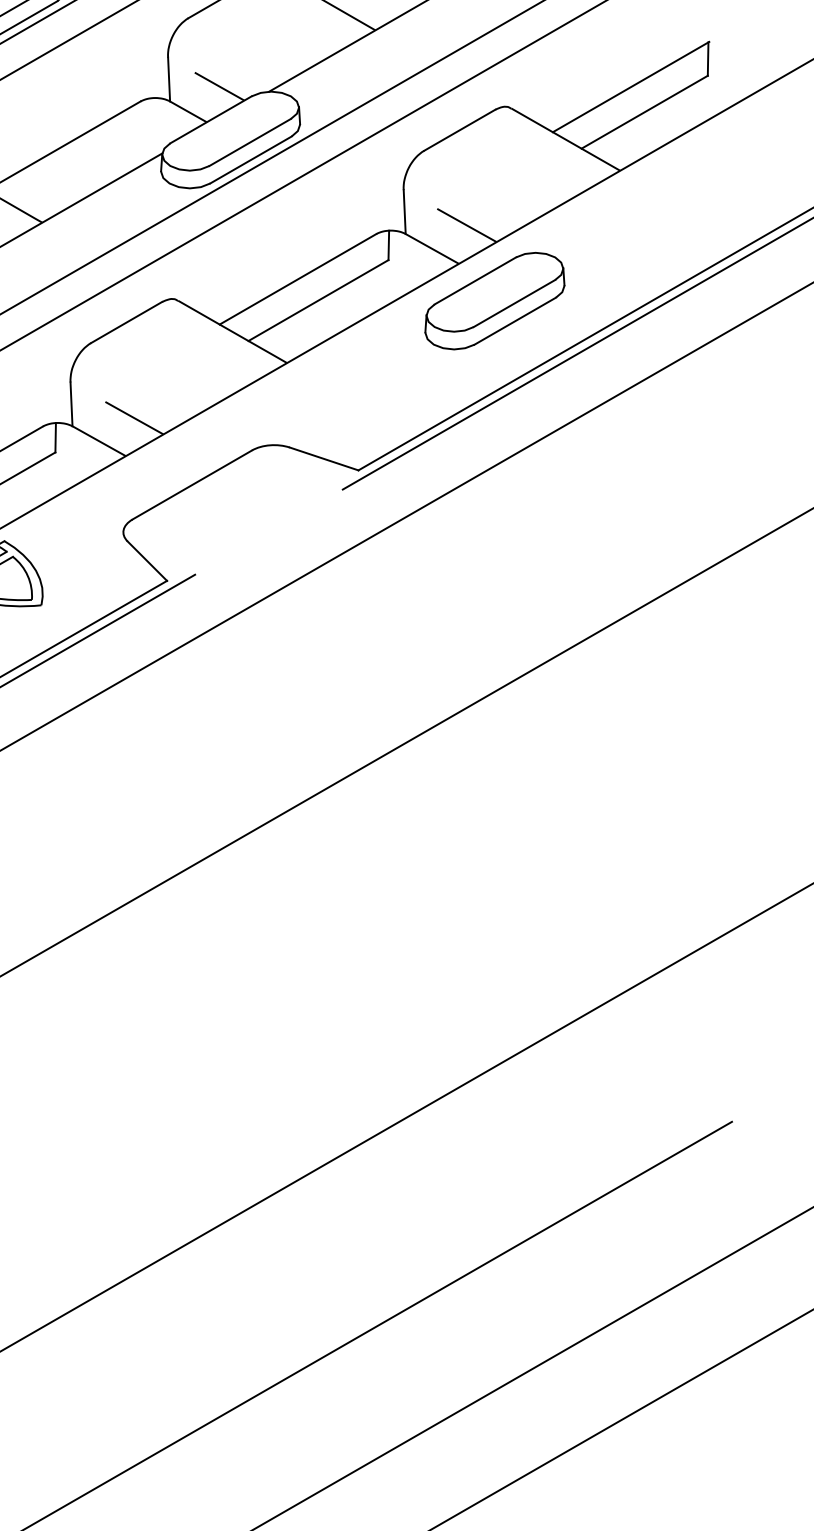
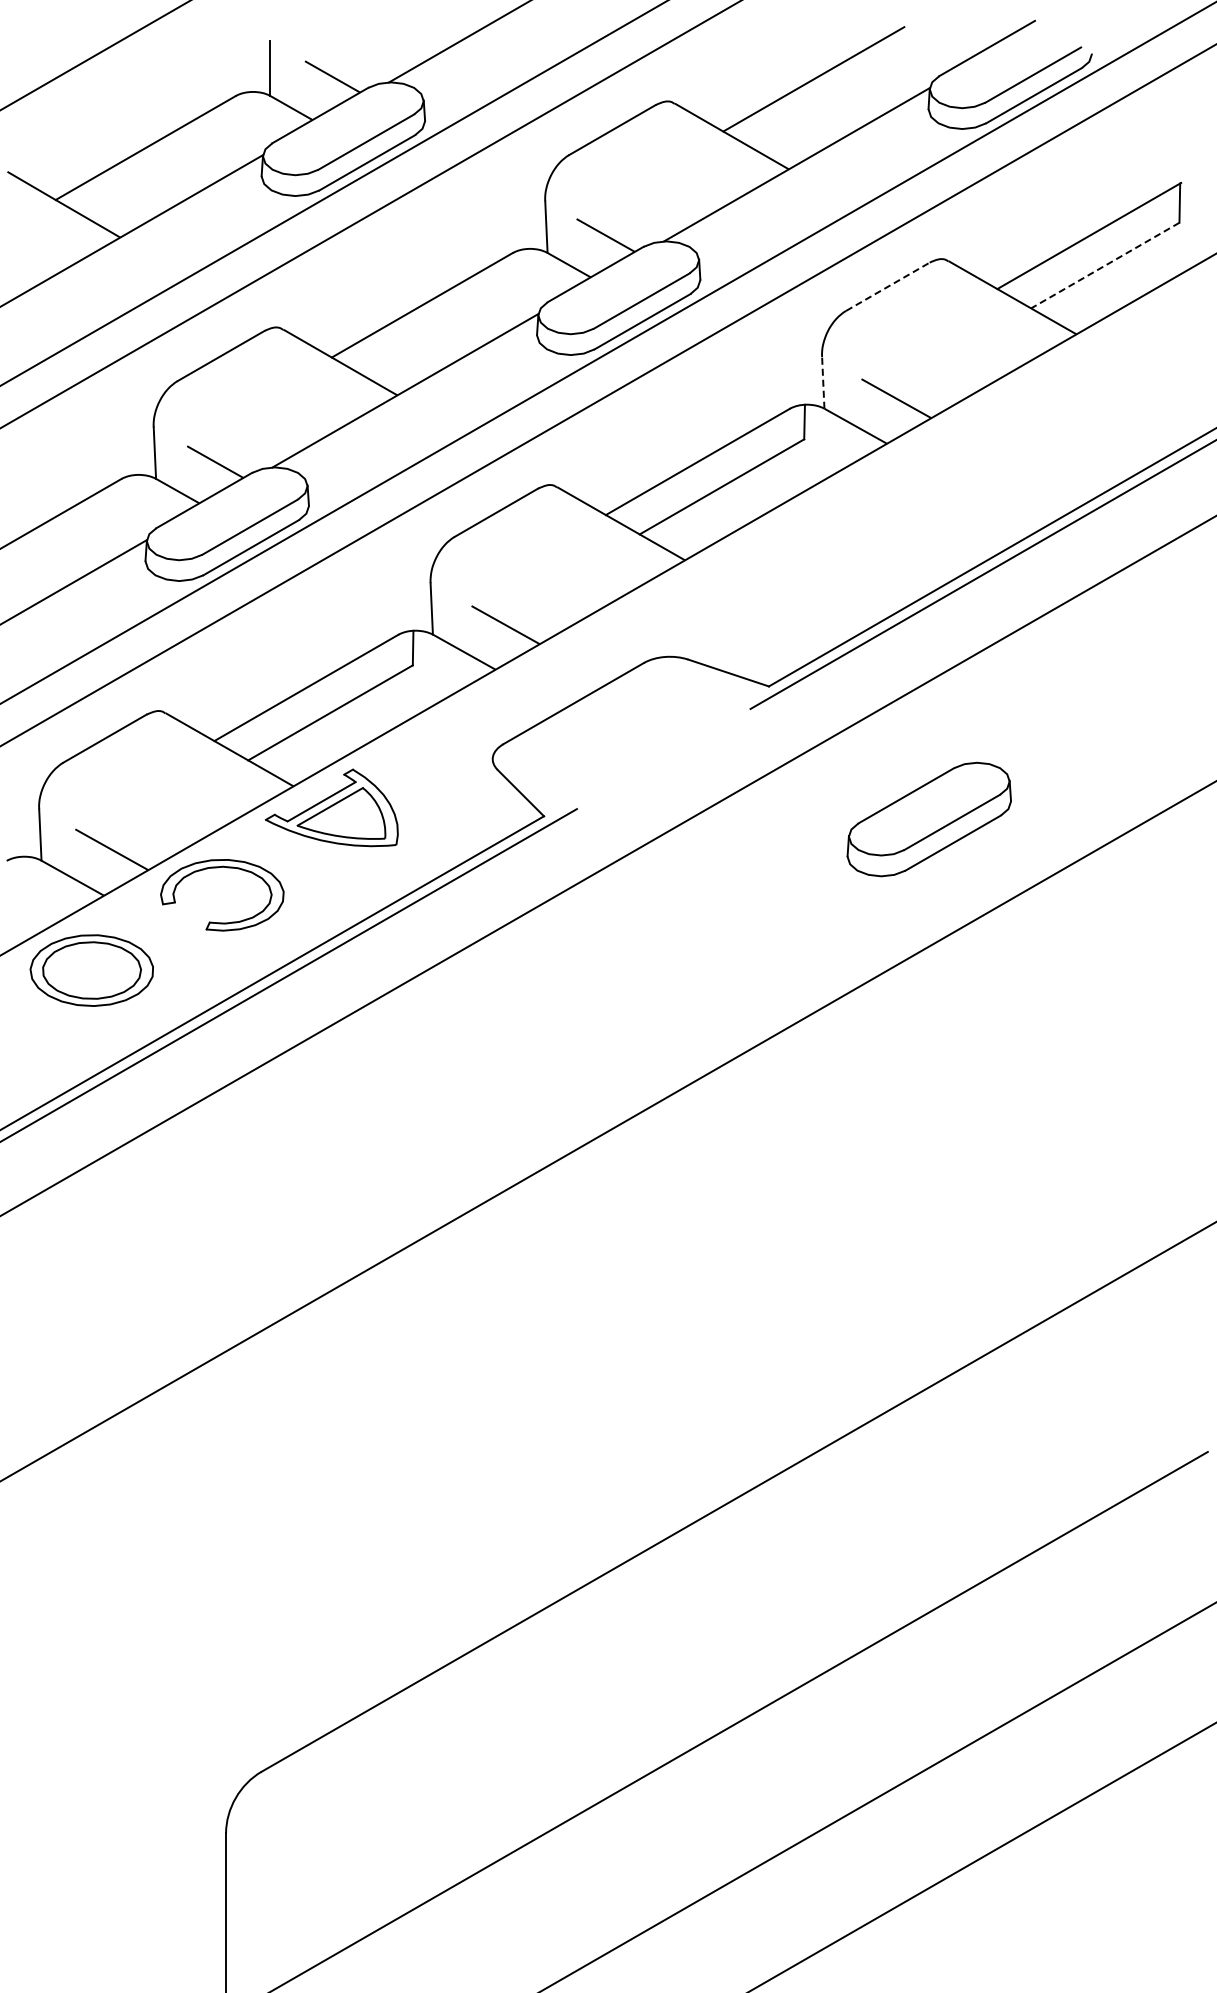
line: (644, 112) -> (1105, 265), solid -> dashed
line: (460, 130) -> (888, 286), solid -> dashed
line: (404, 211) -> (823, 382), solid -> dashed
part: (494, 301) -> (928, 819), moved

